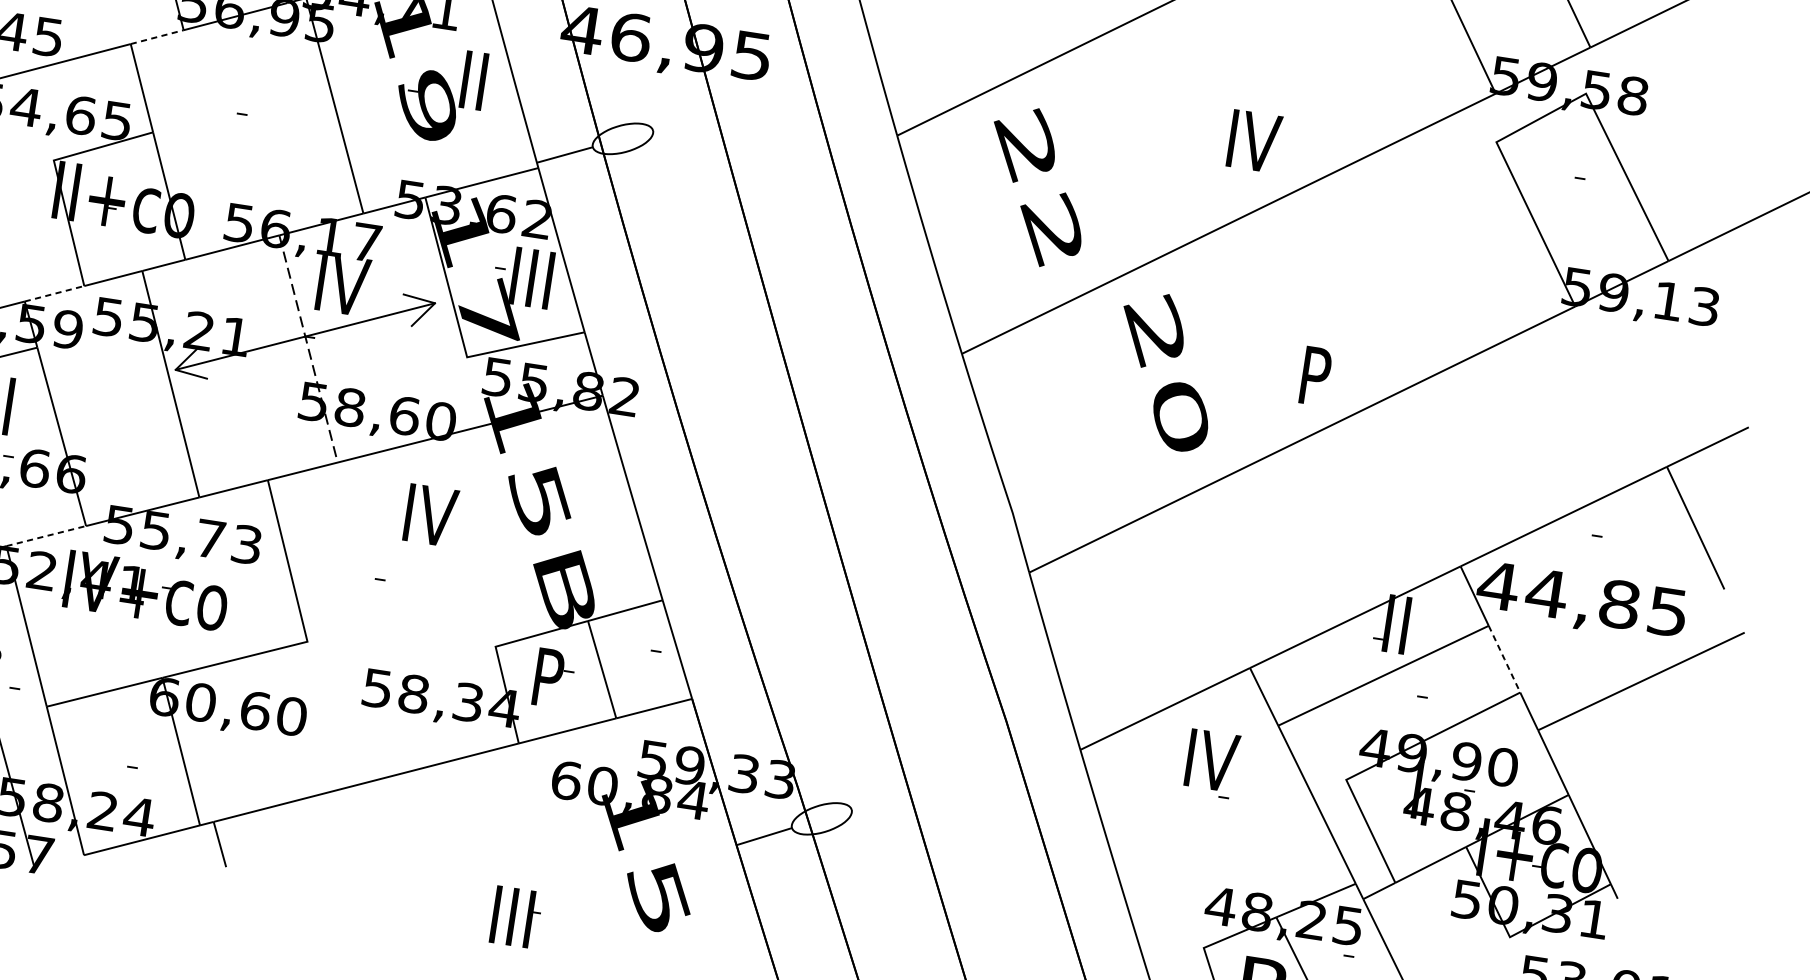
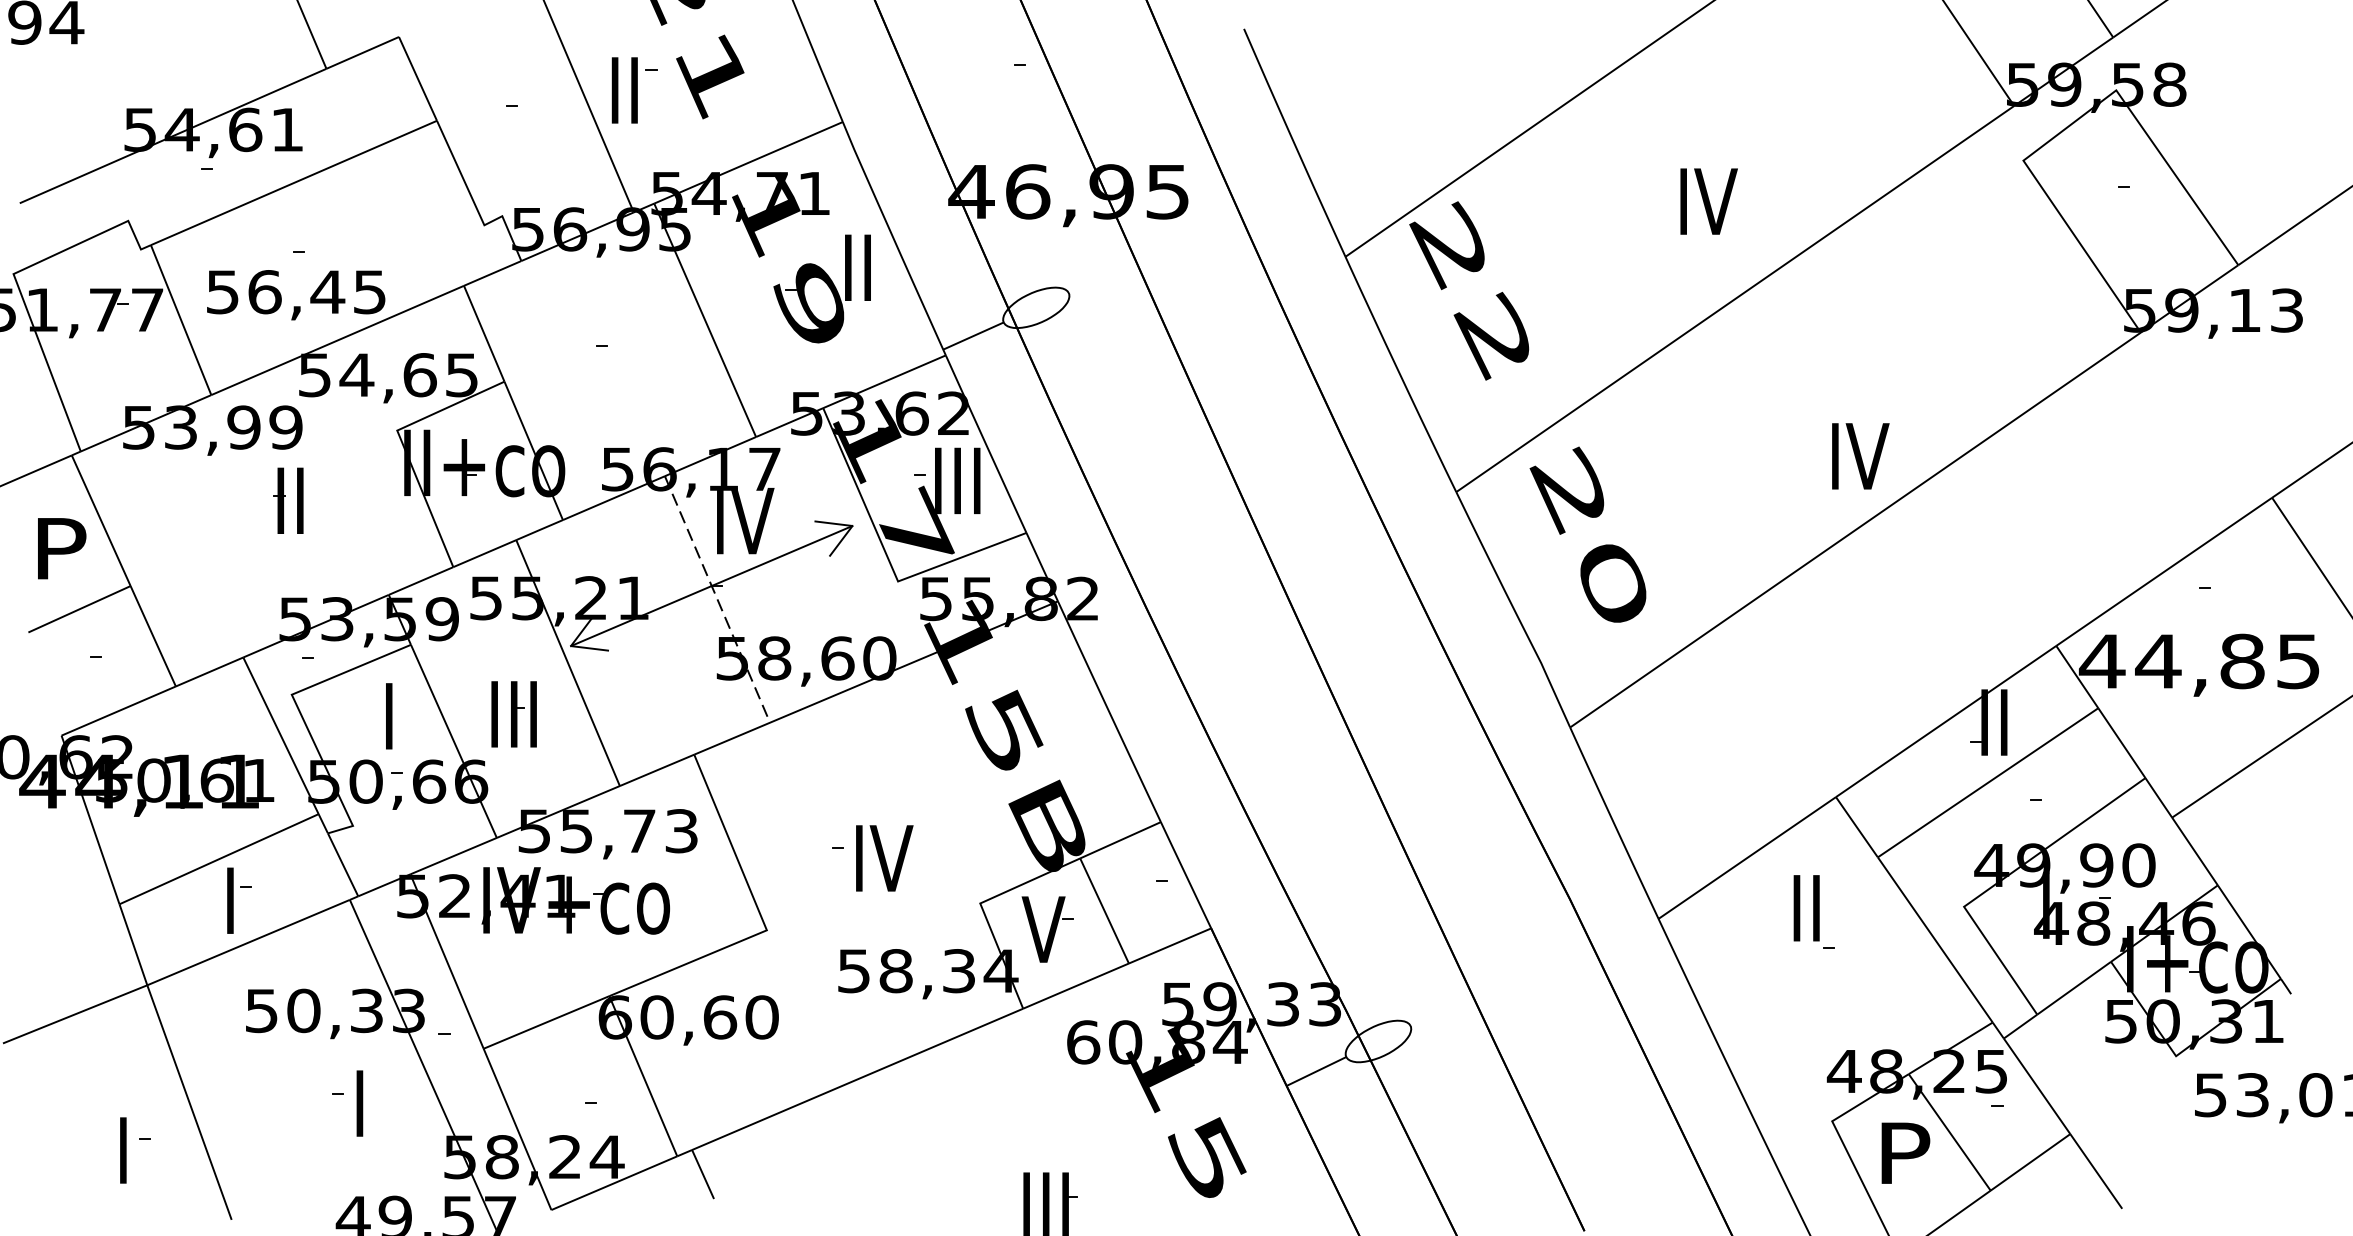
line: (157, 37) -> (492, 273), dashed -> solid
text: (1254, 141) -> (1708, 201), moved
text: (1037, 186) -> (1469, 290), moved
line: (54, 294) -> (421, 581), dashed -> solid
text: (1164, 371) -> (1587, 534), moved
text: (1316, 376) -> (1860, 456), P -> IV
part: (116, 421) -> (513, 714), added
text: (430, 515) -> (884, 858), moved
line: (46, 536) -> (453, 856), dashed -> solid
line: (1504, 659) -> (2121, 743), dashed -> solid
text: (546, 677) -> (1043, 929), P -> V
text: (1212, 760) -> (1809, 908), IV -> II

